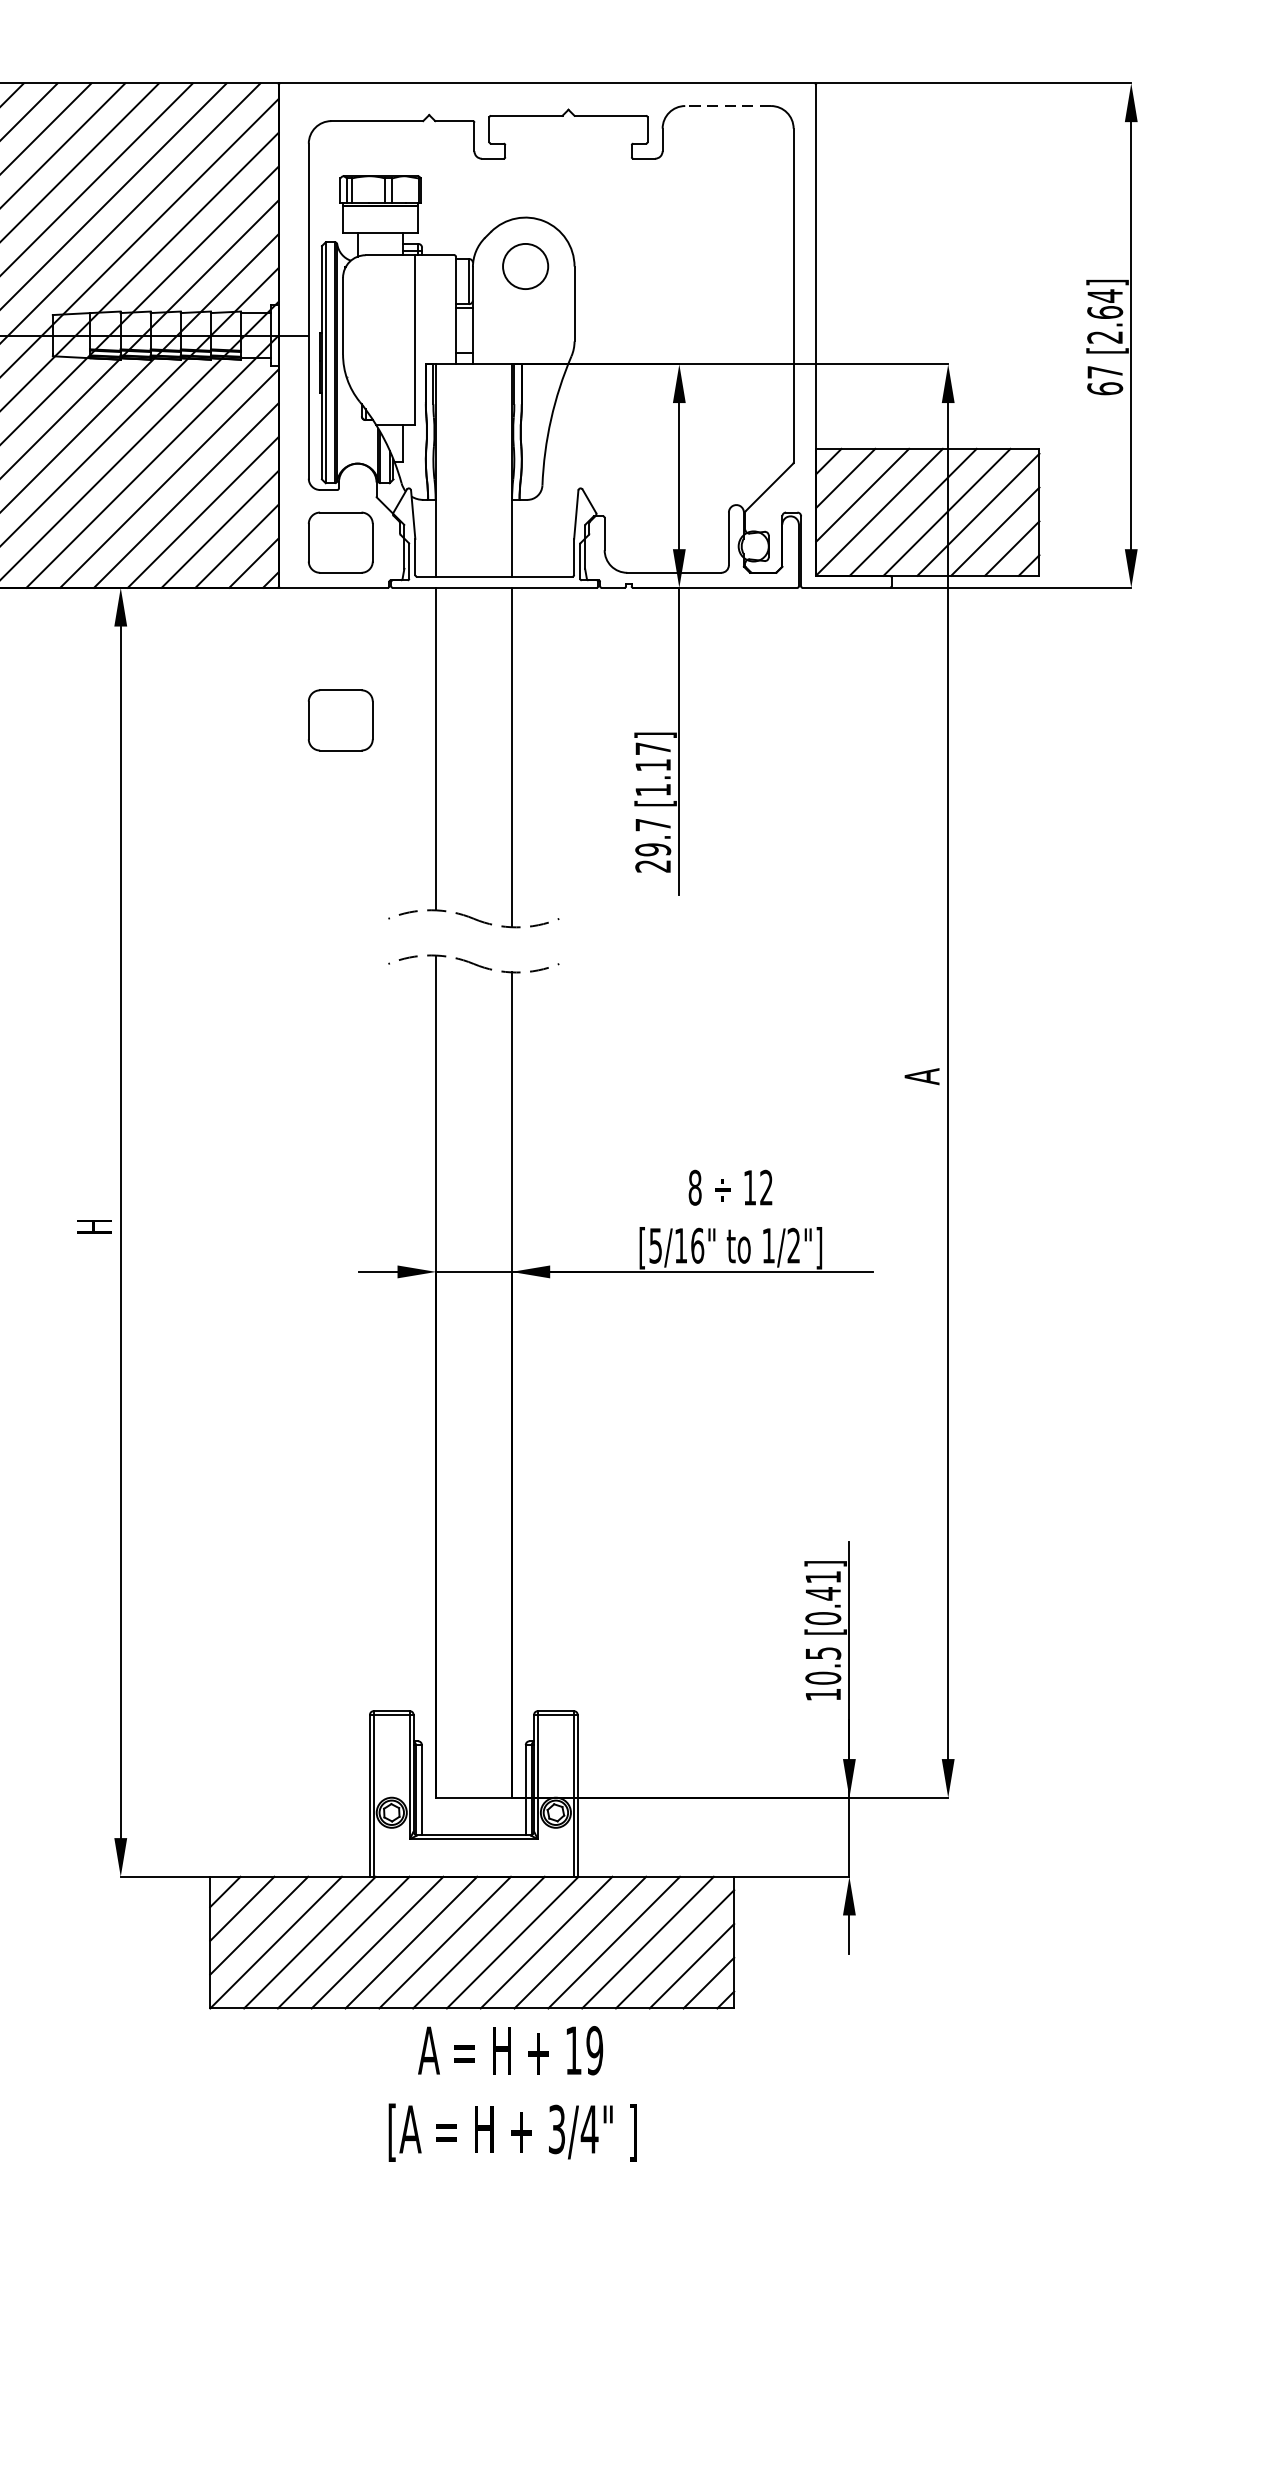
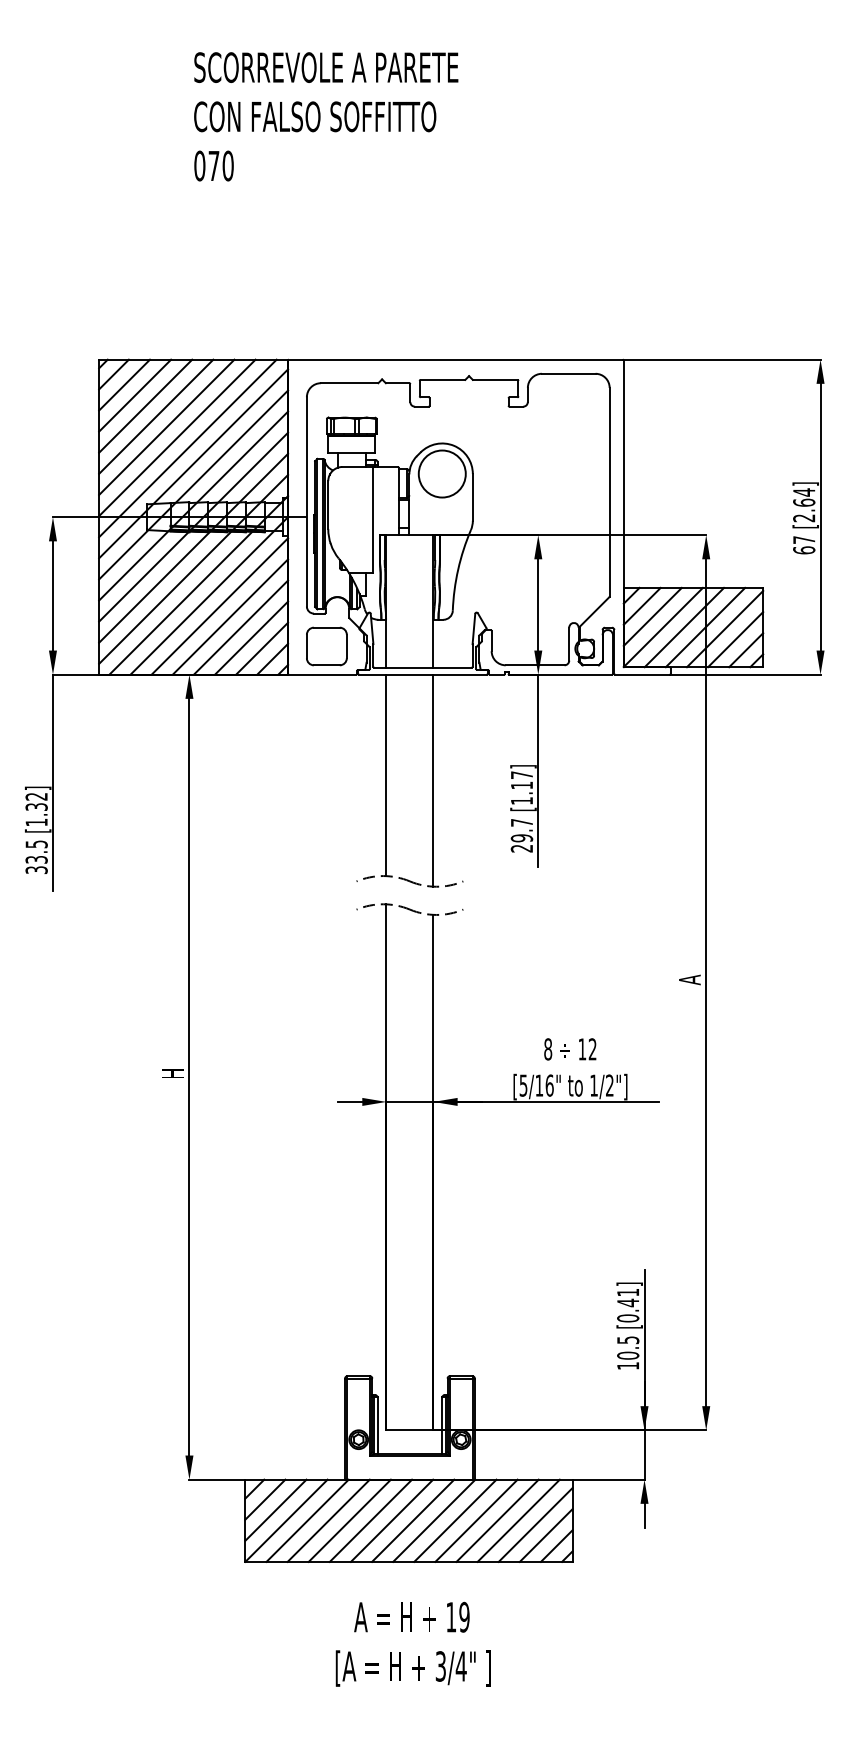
line: (727, 105) -> (568, 373), dashed -> solid
circle: (524, 265) -> (441, 473), size x1.67
part: (340, 720) -> (326, 757), removed
text: (511, 2092) -> (412, 1643), moved

